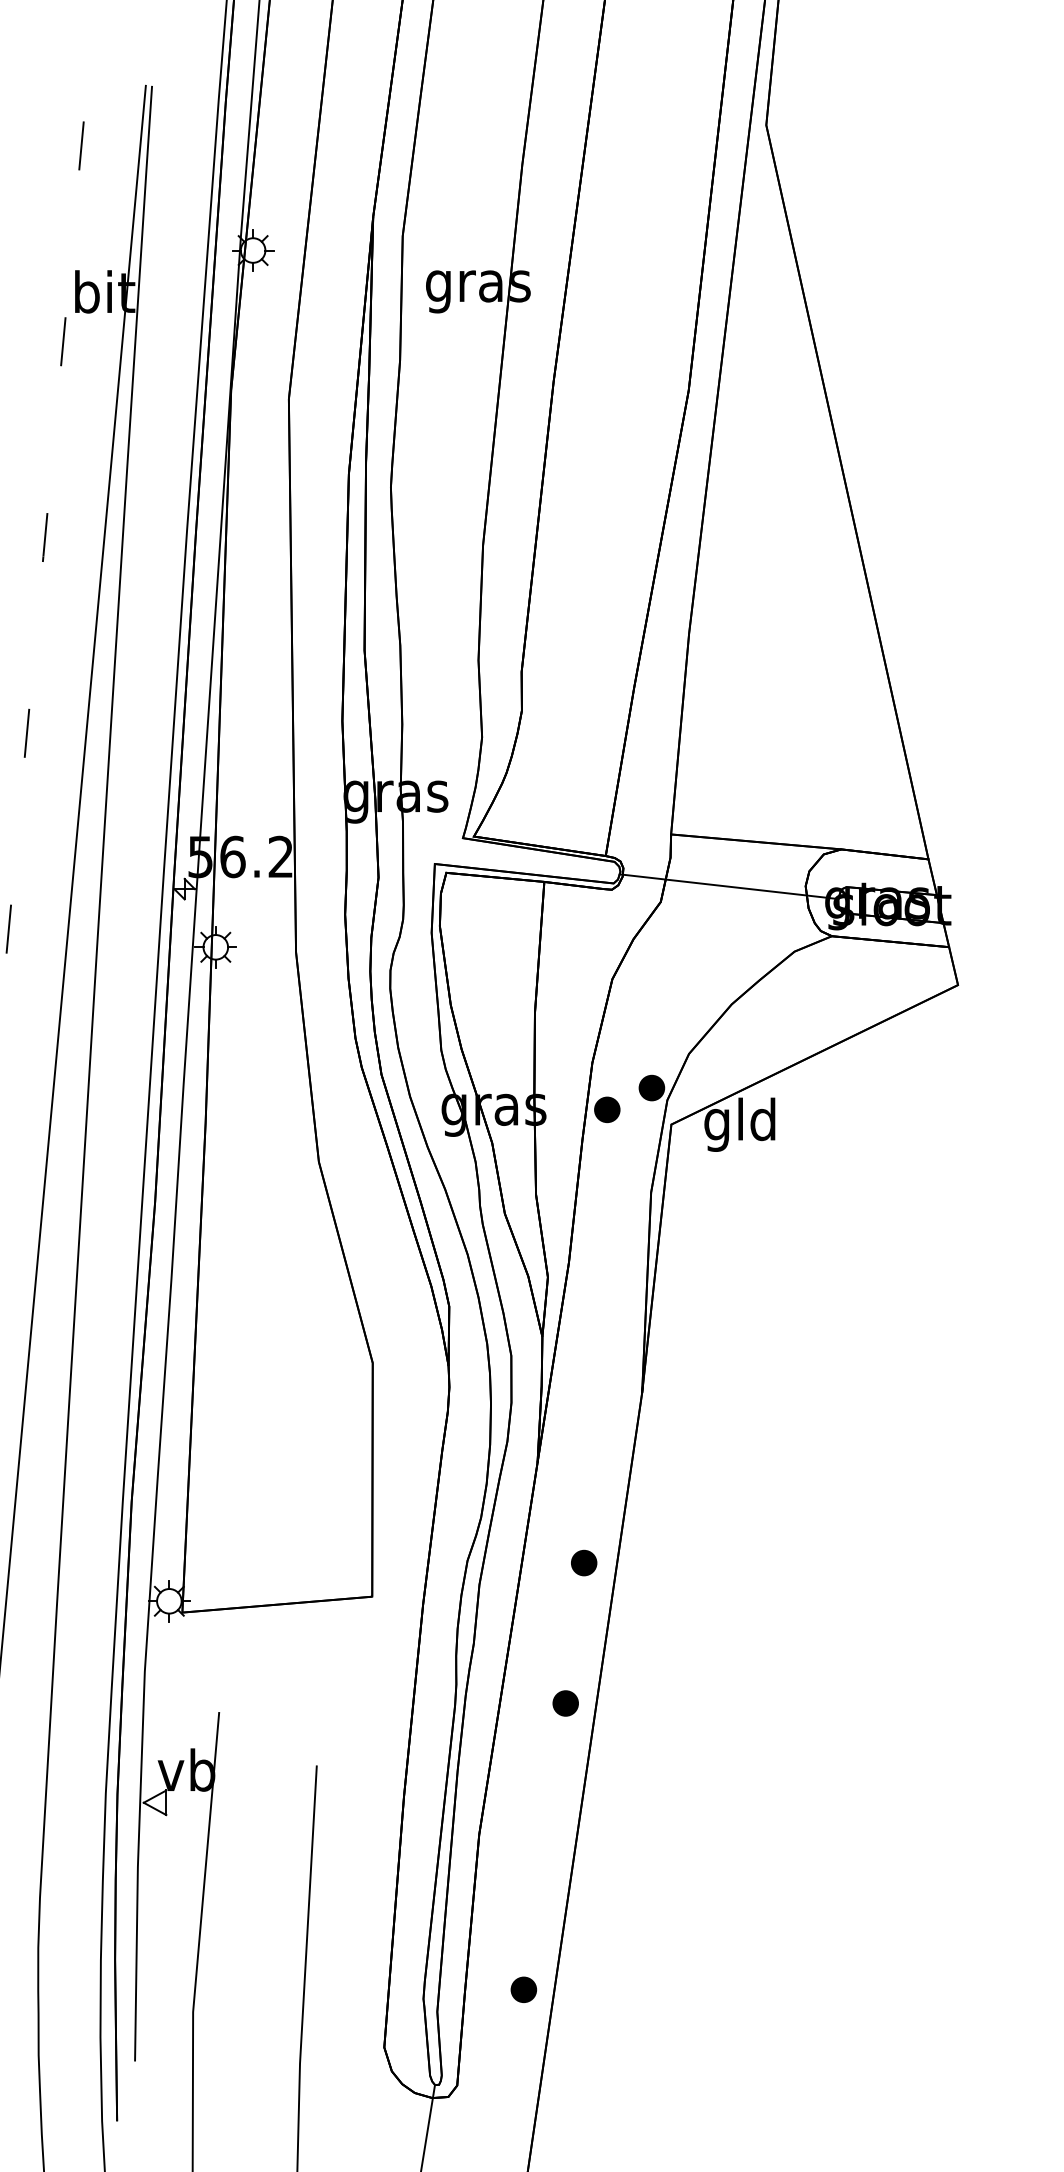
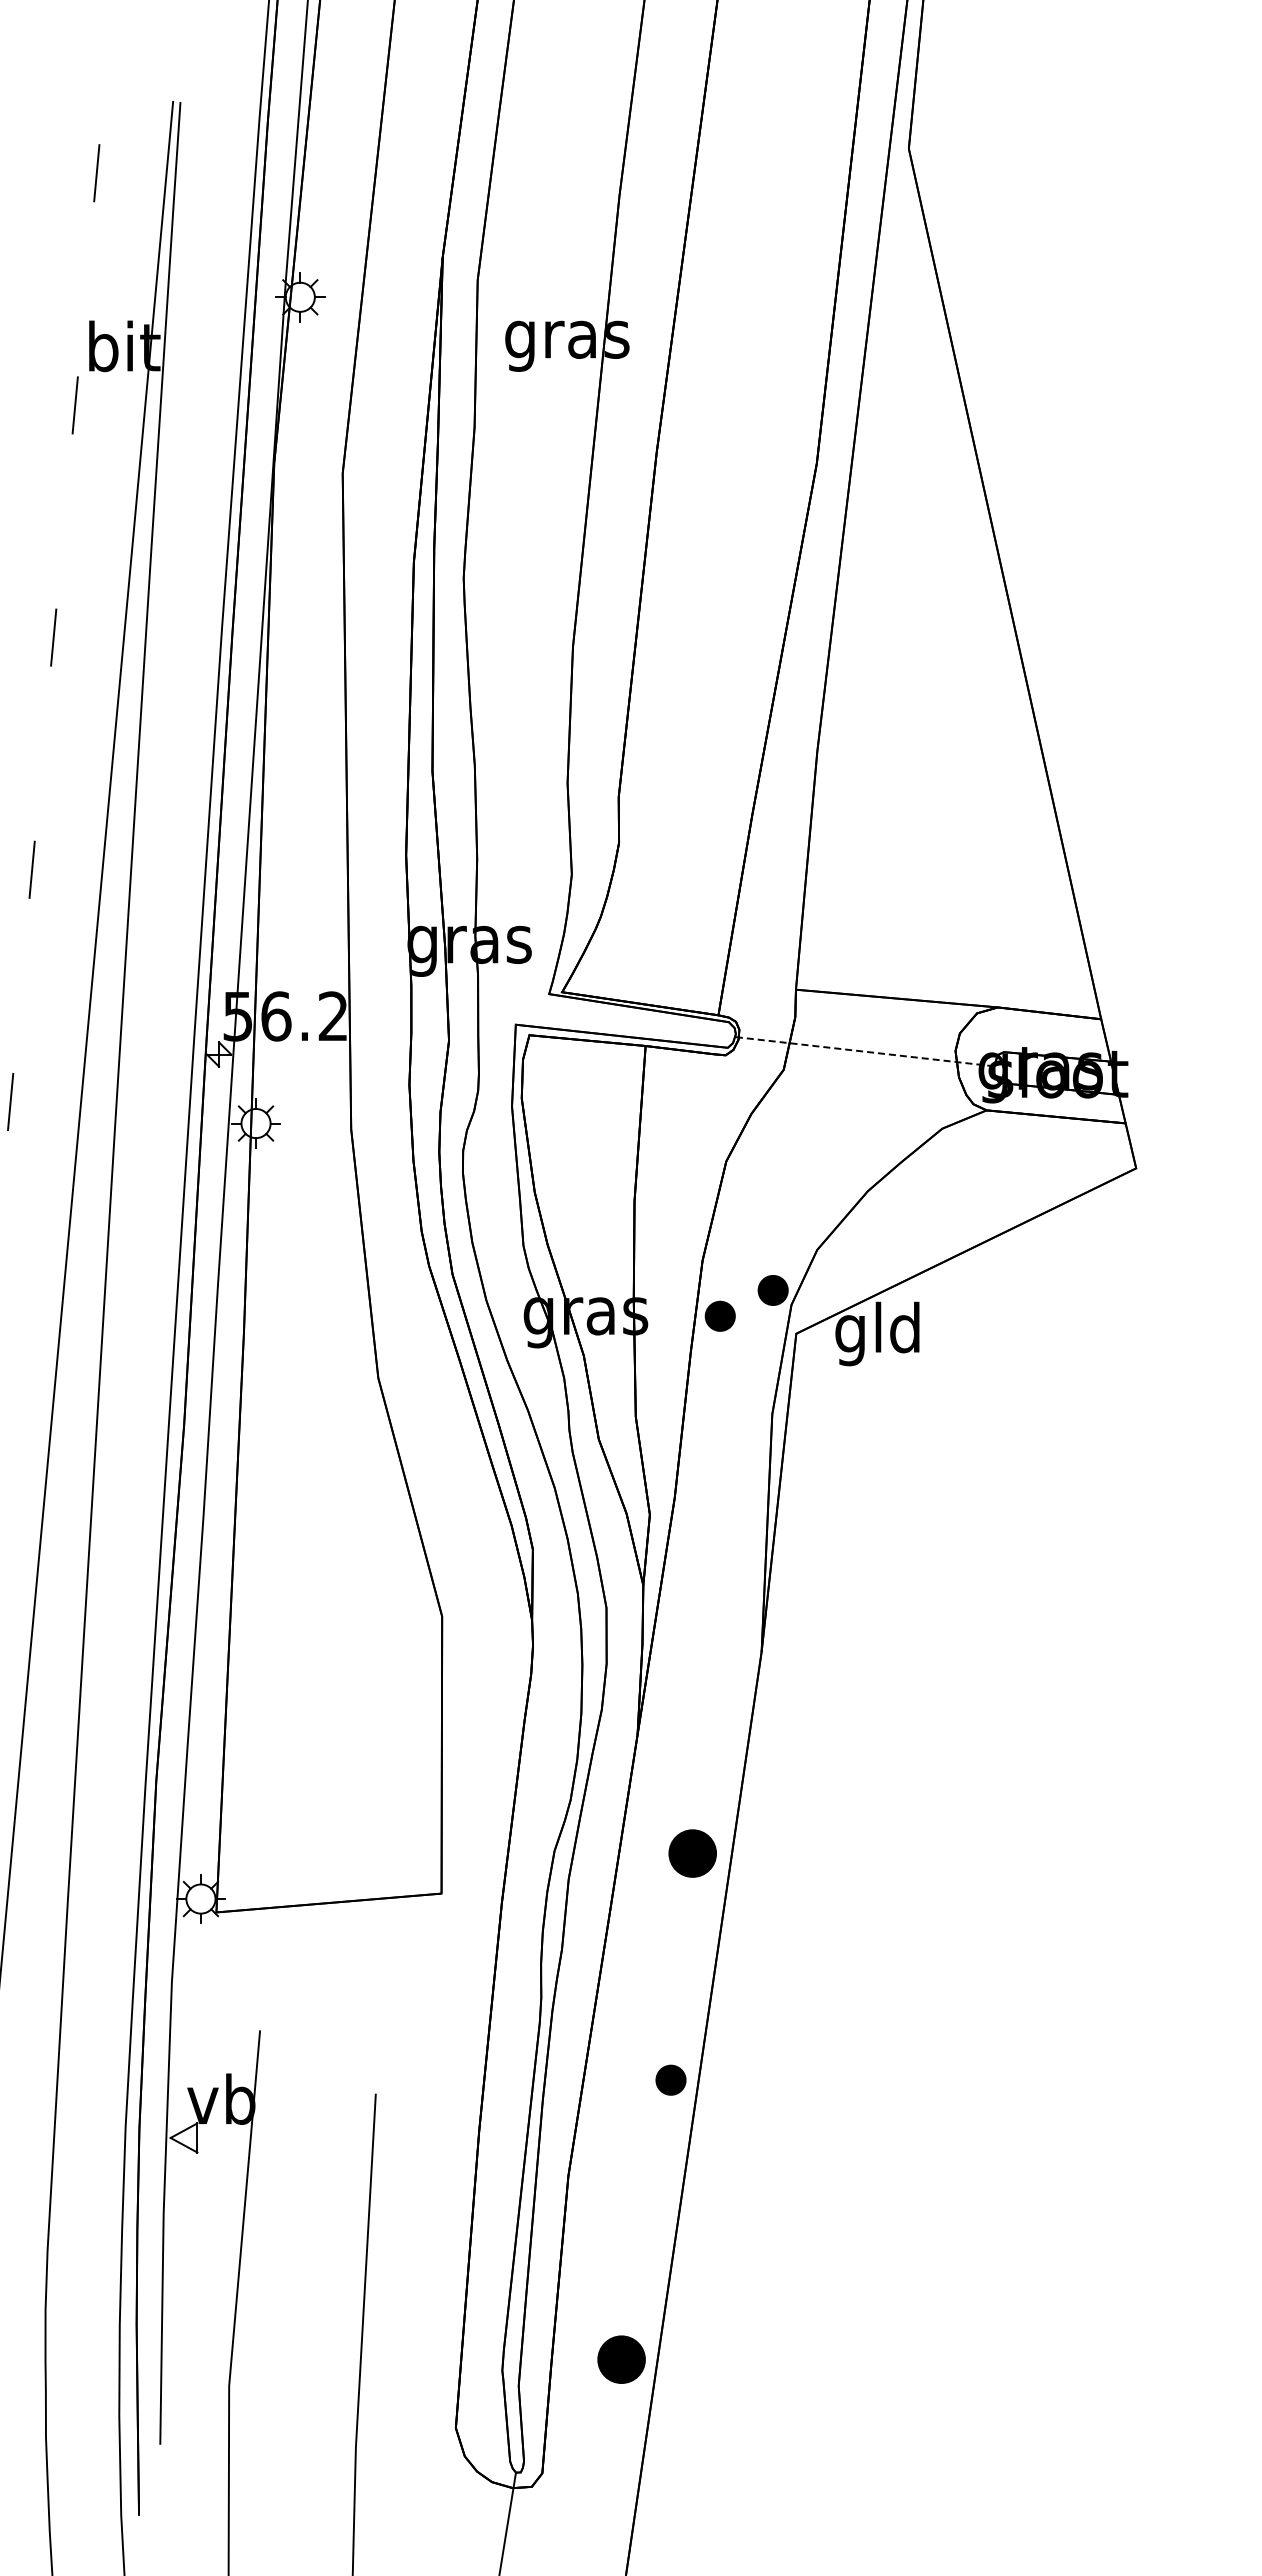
line: (728, 886) -> (864, 1051), solid -> dashed
part: (583, 1562) -> (692, 1853), size x1.6
part: (565, 1702) -> (670, 2079), moved
part: (523, 1989) -> (620, 2359), size x1.6

